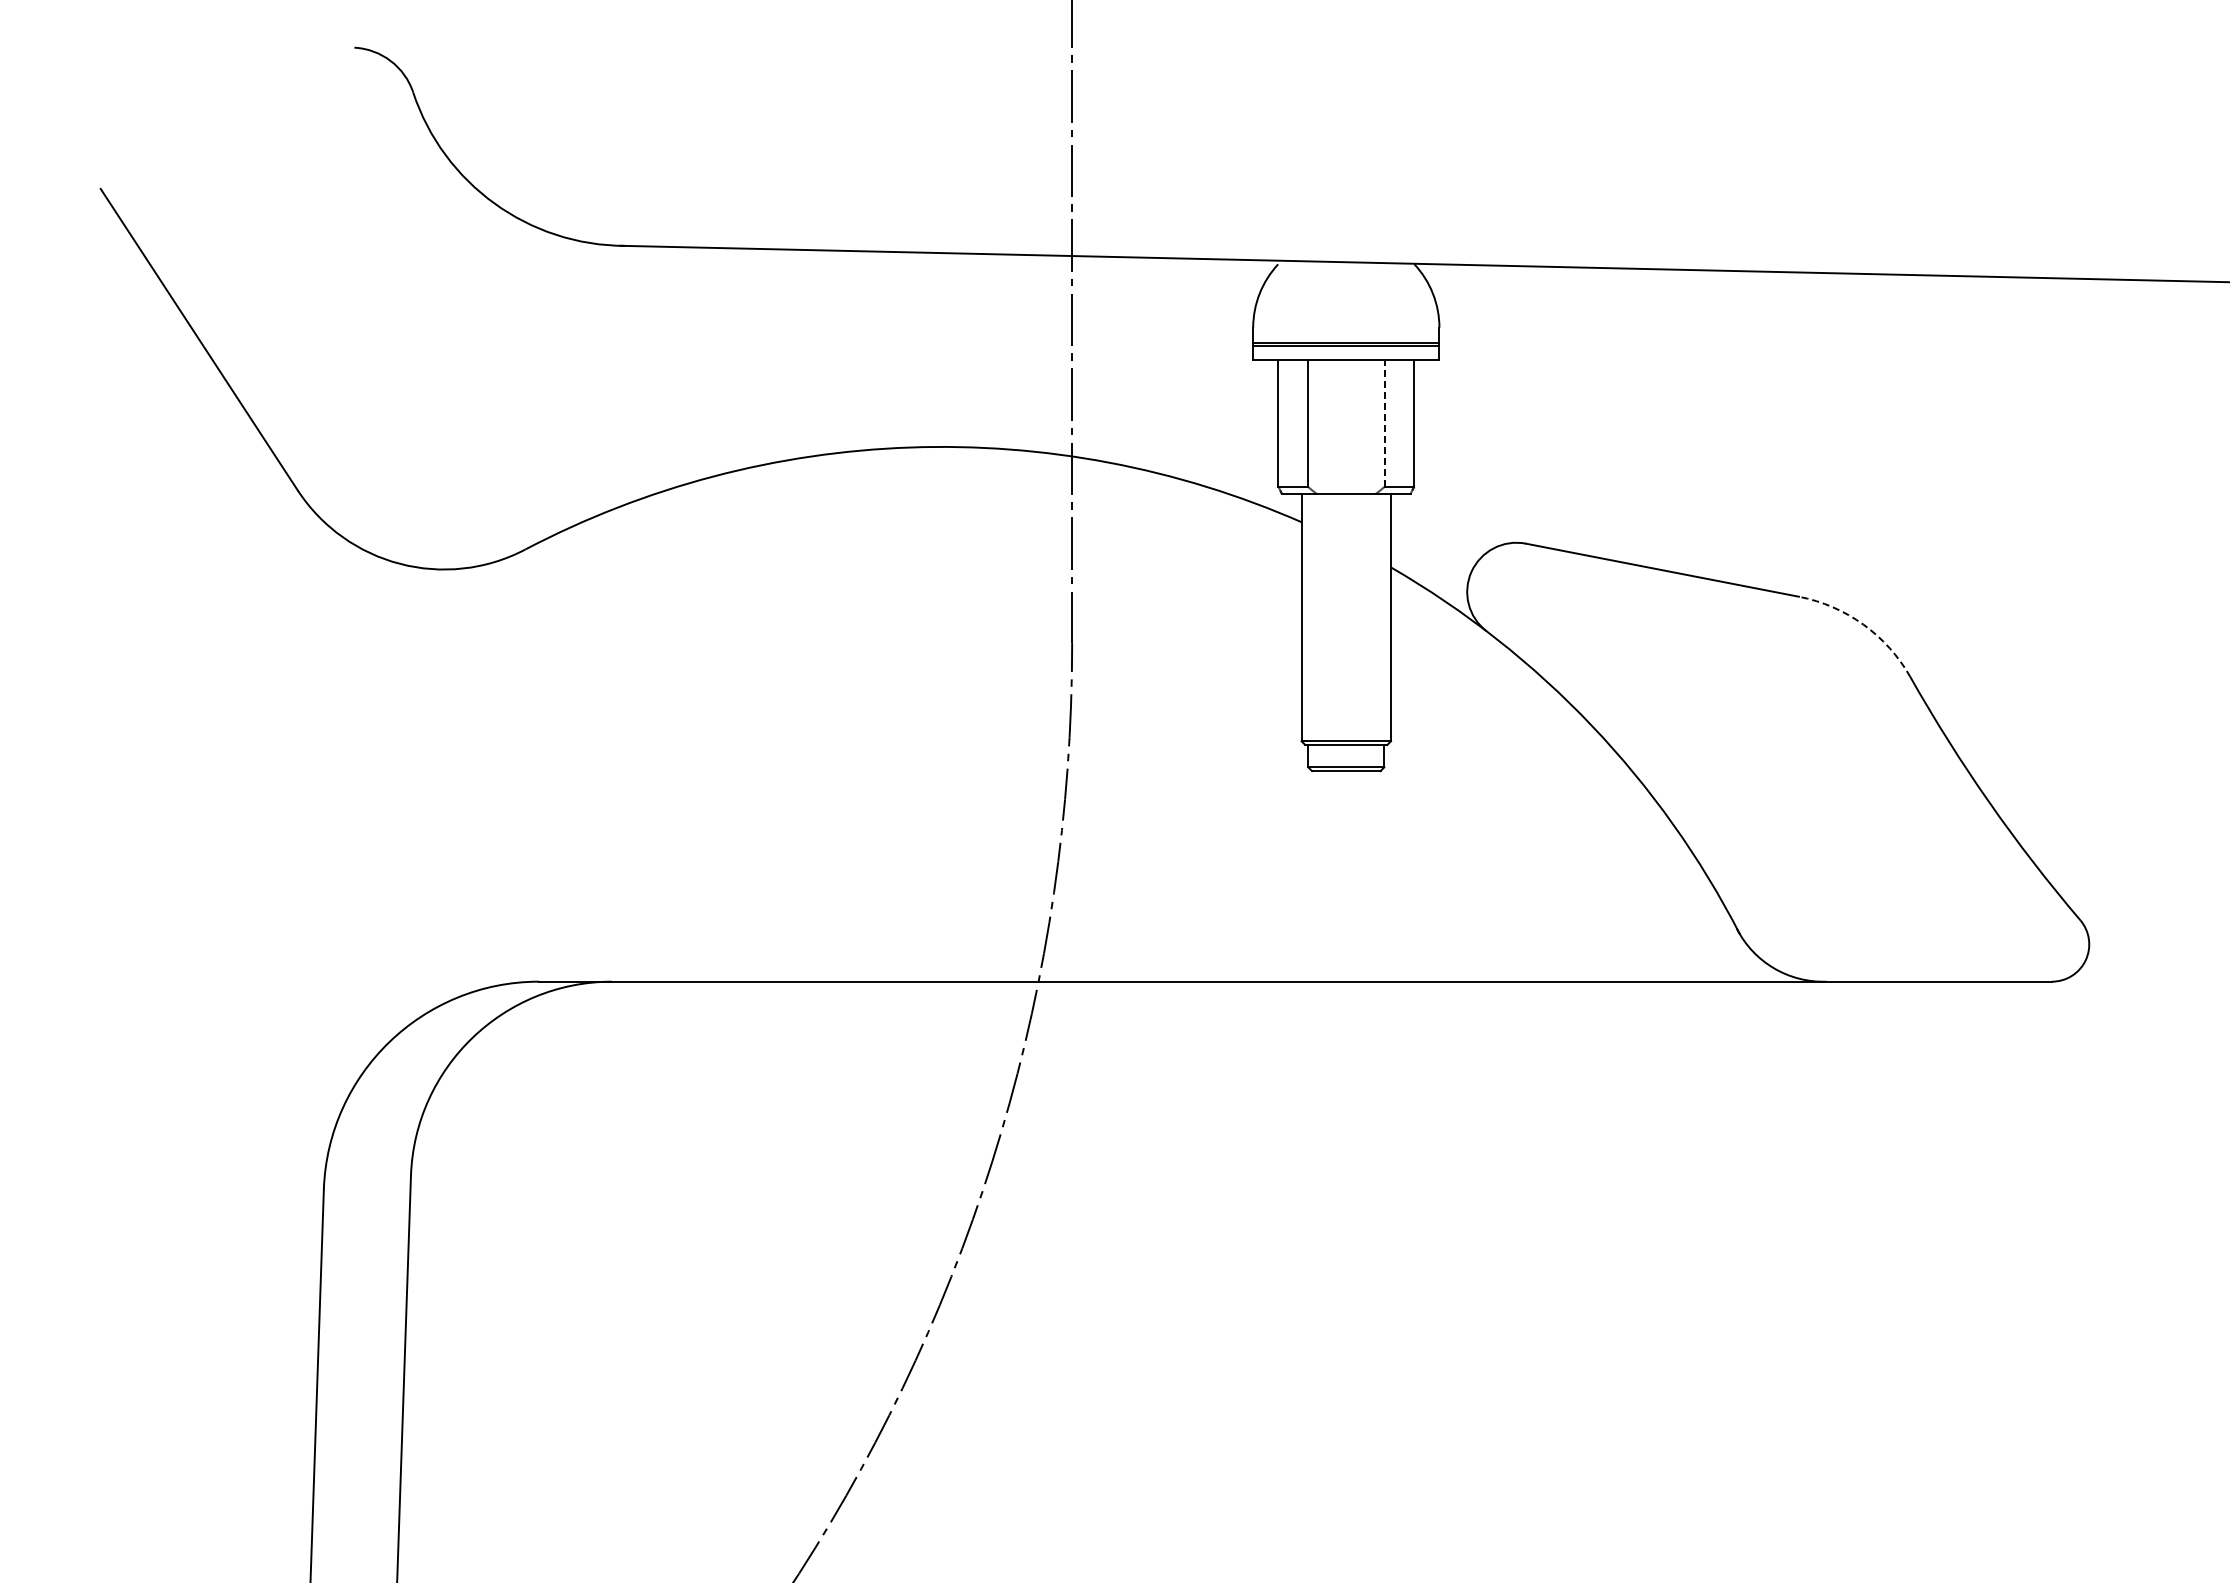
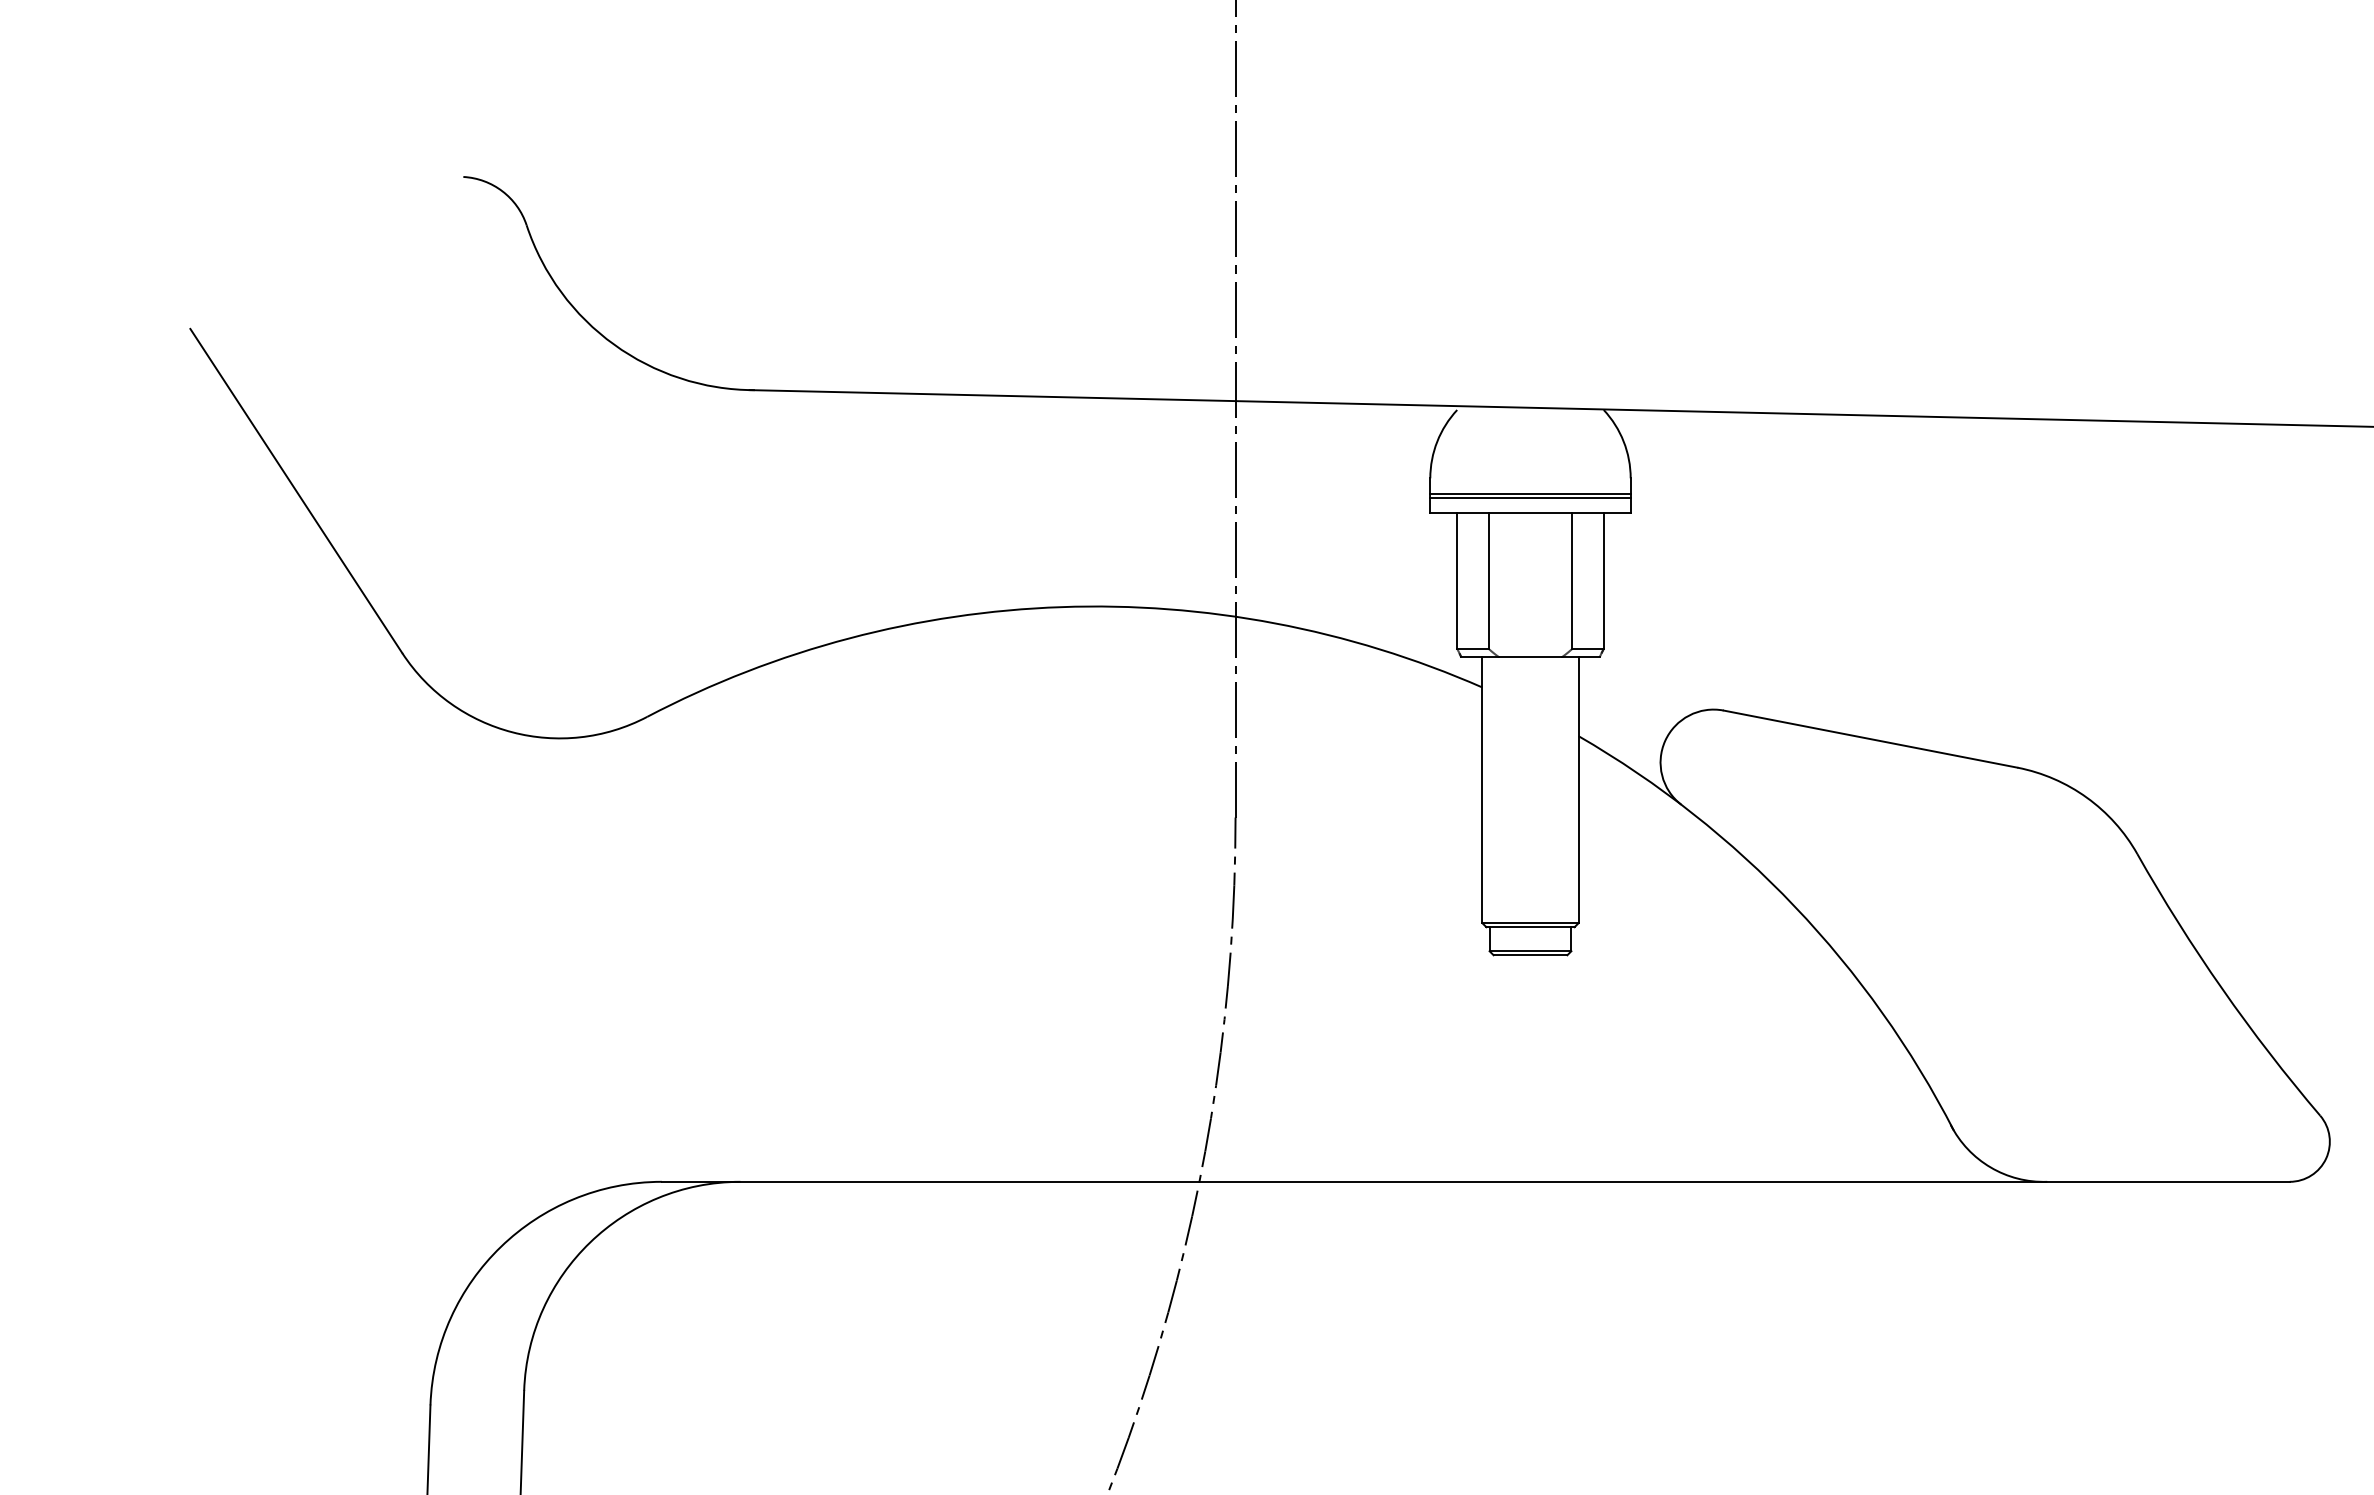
line: (1384, 422) -> (1571, 580), dashed -> solid
arc: (1863, 624) -> (2086, 797), dashed -> solid

